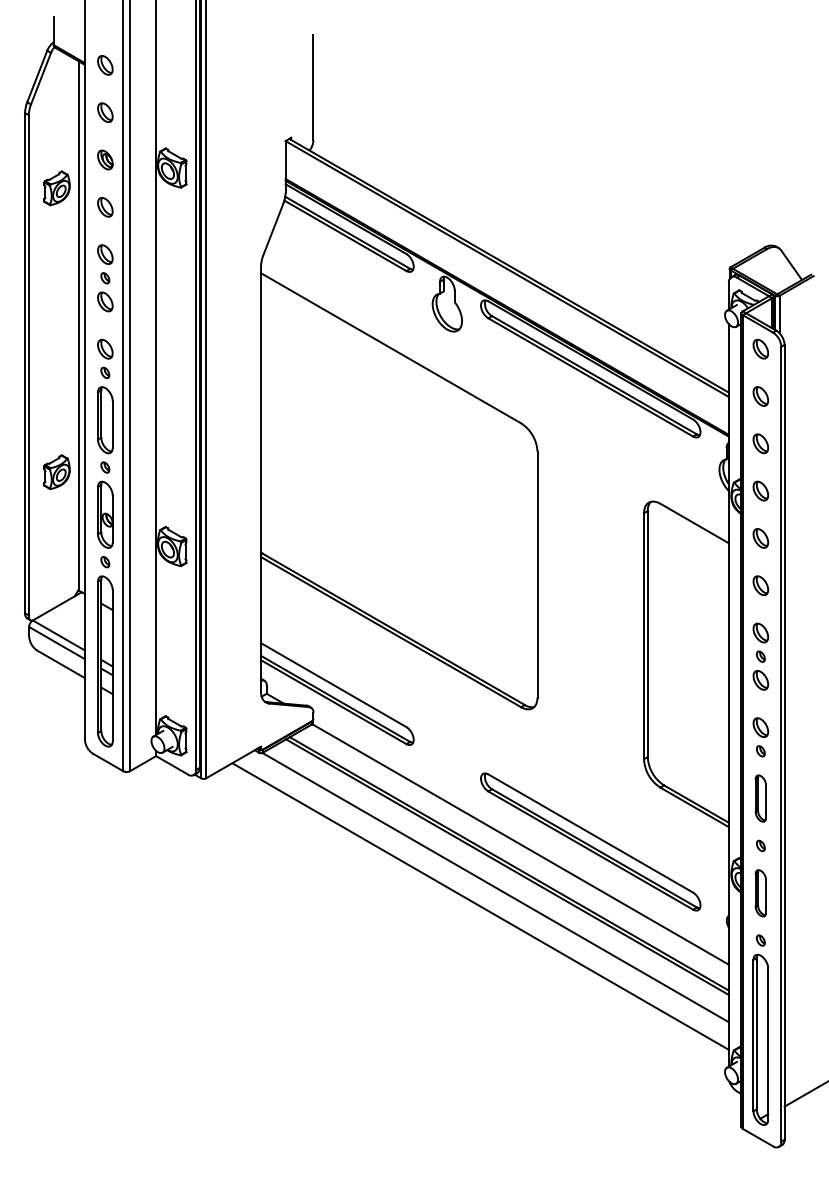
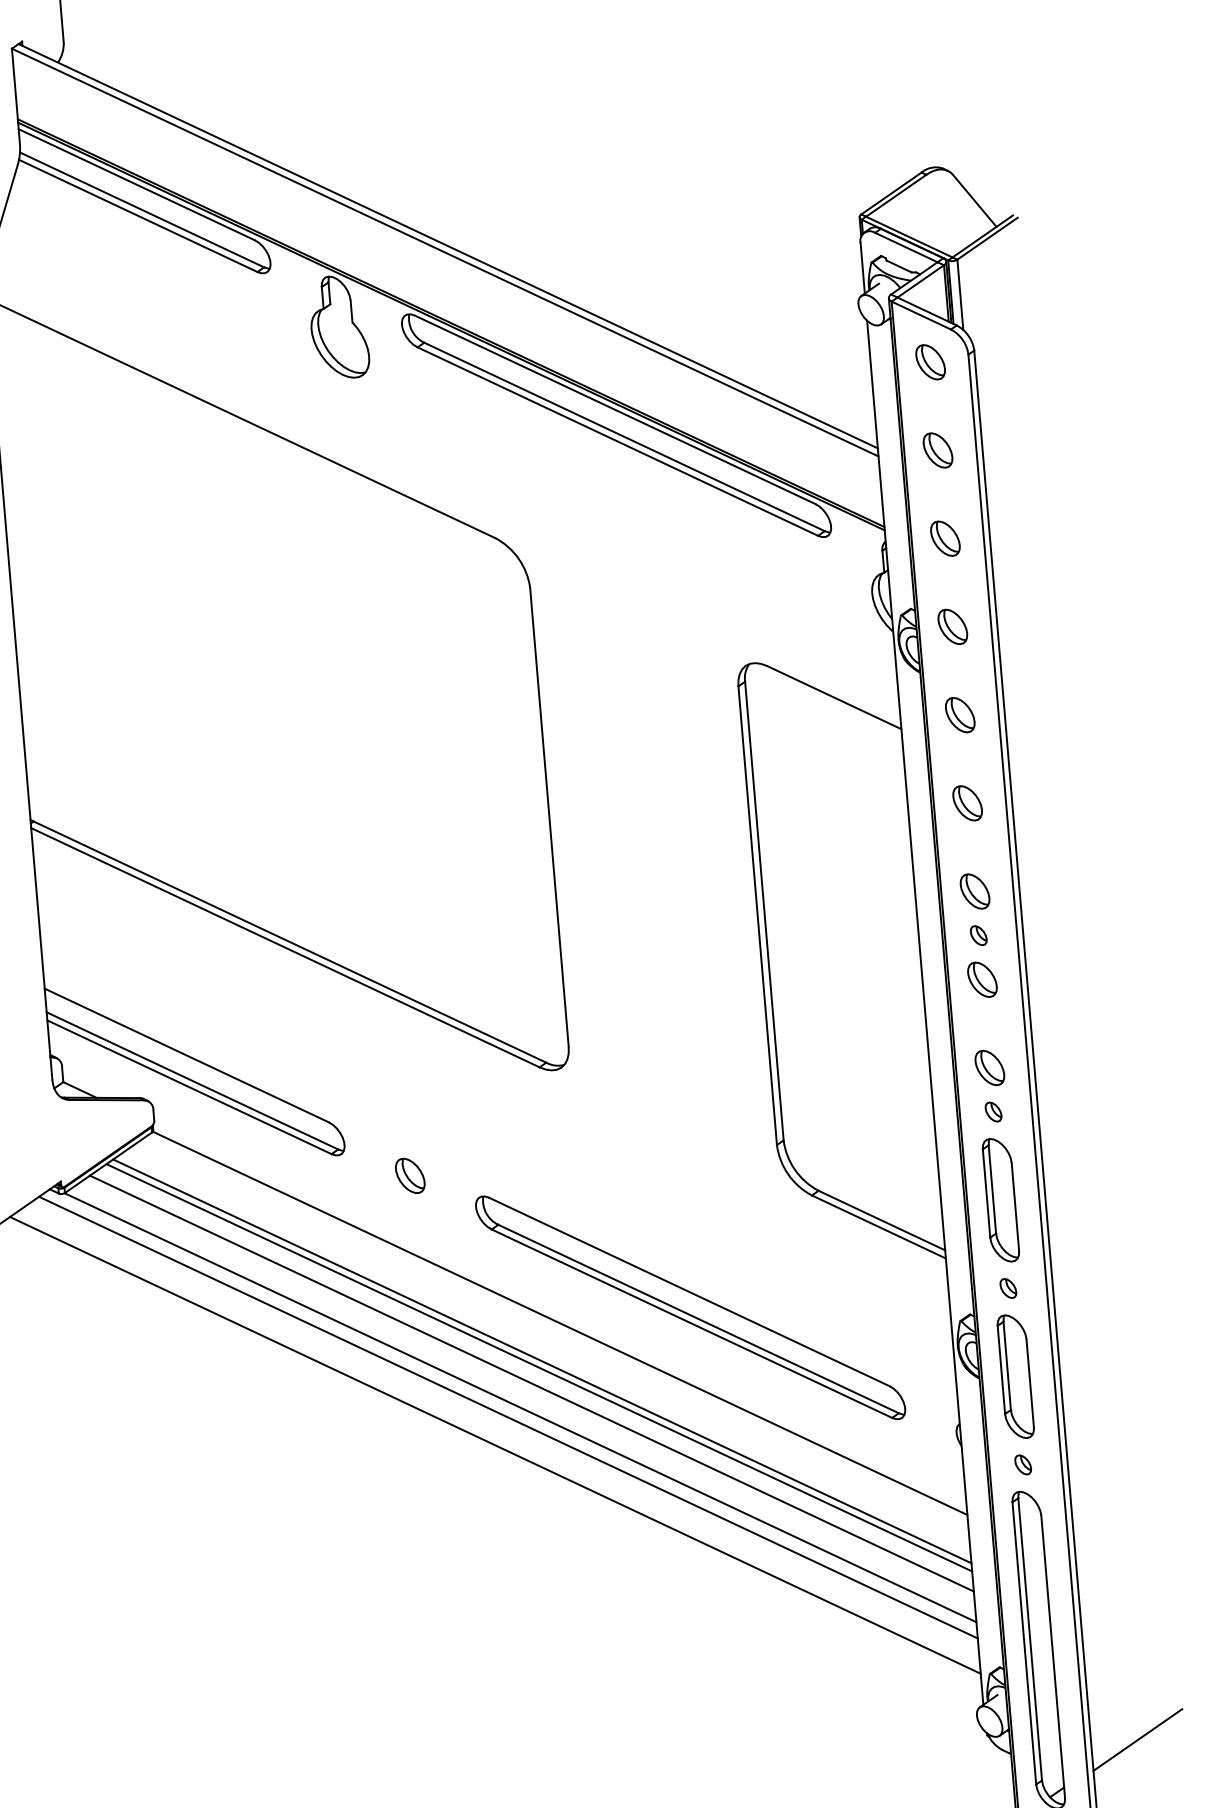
part: (447, 758) -> (410, 1174), added
part: (760, 798) -> (1000, 1200), size x1.43
line: (502, 874) -> (531, 1382), added
line: (488, 891) -> (507, 1416), added
part: (760, 893) -> (1015, 1377), size x1.43

